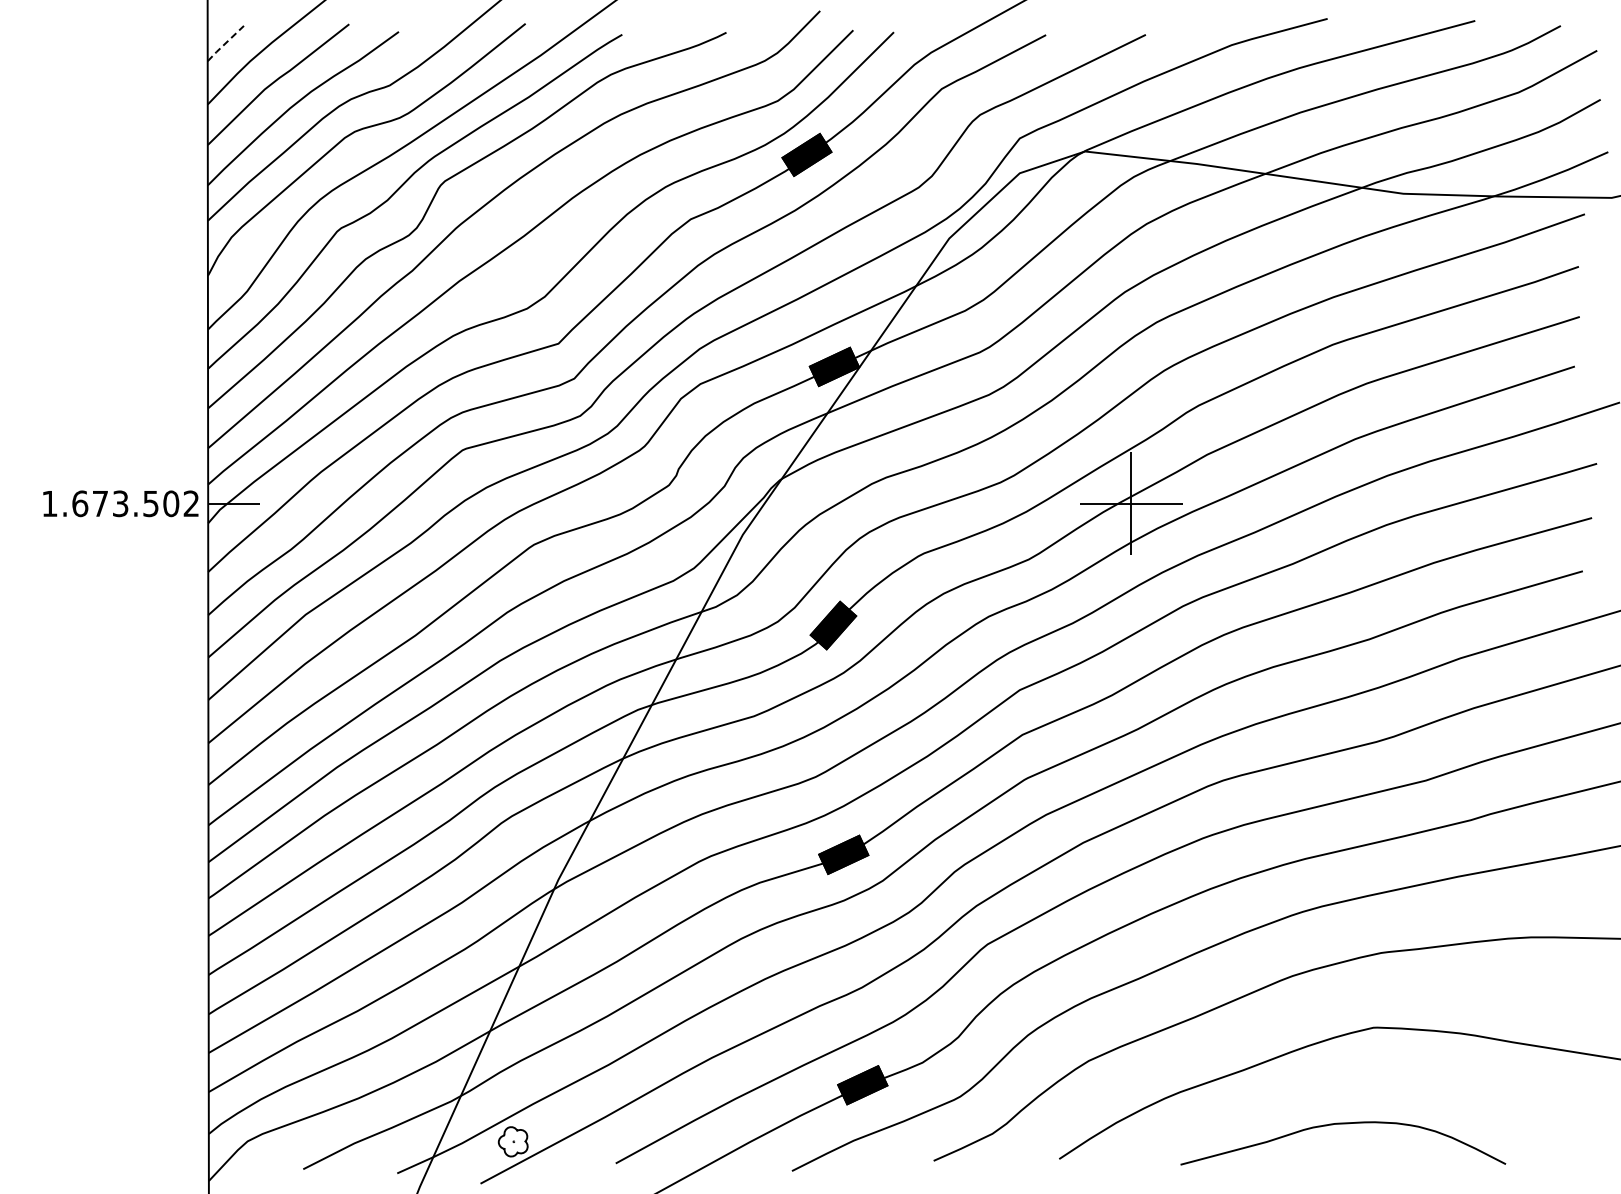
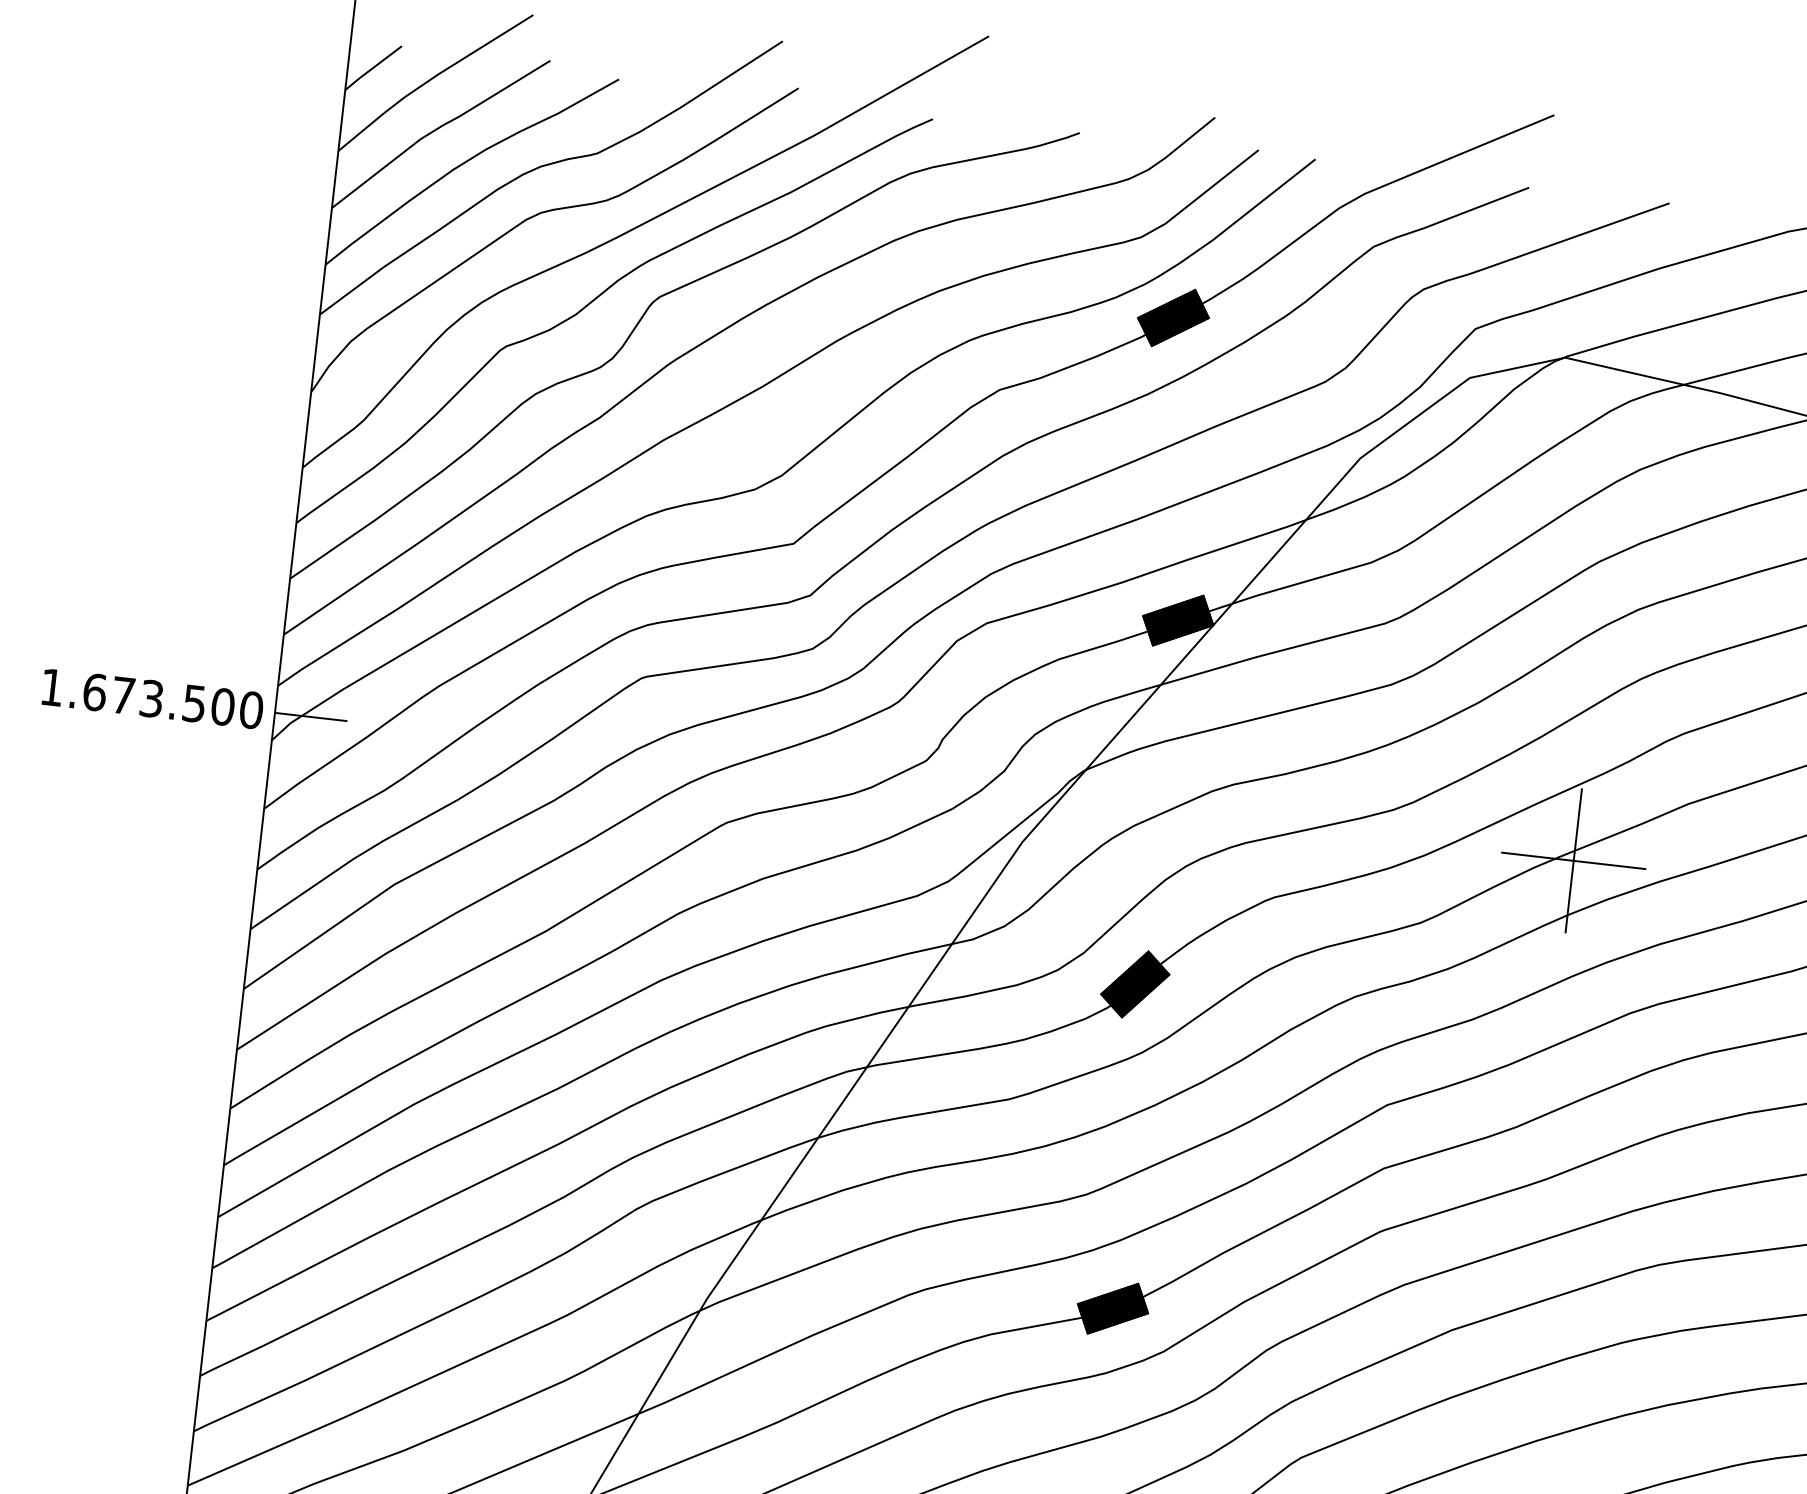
line: (225, 43) -> (373, 67), dashed -> solid
text: (191, 503) -> (251, 709), 1.673.502 -> 1.673.500

